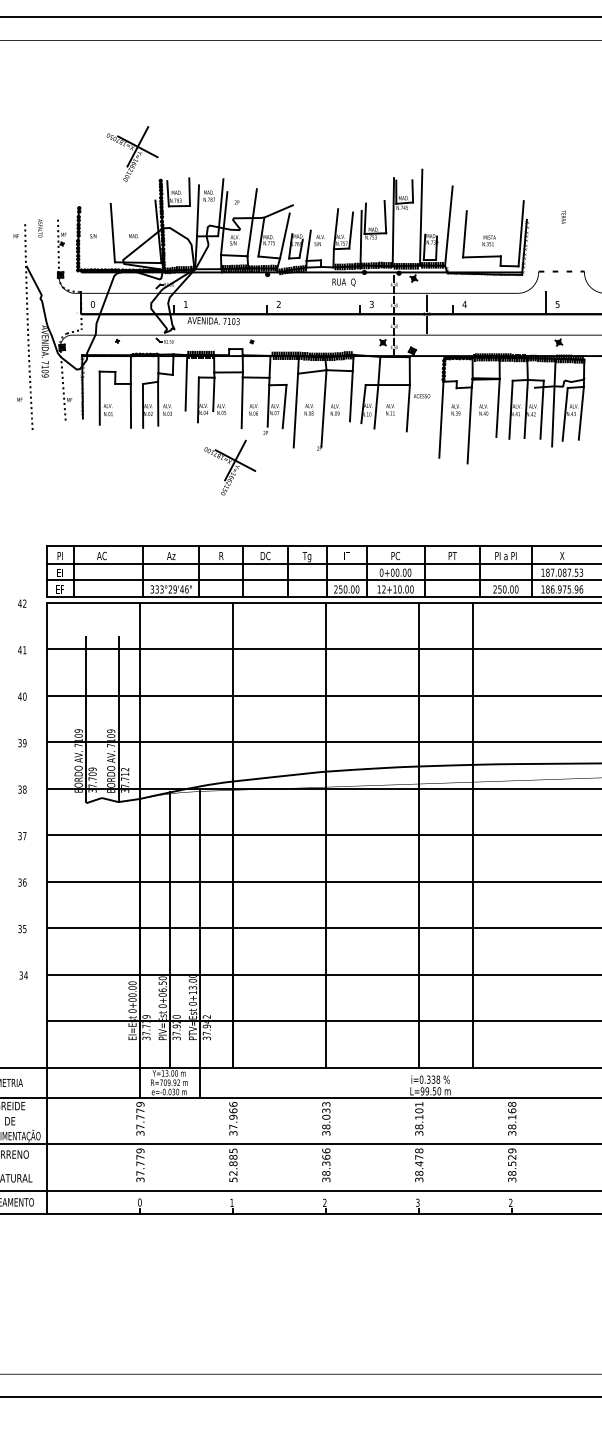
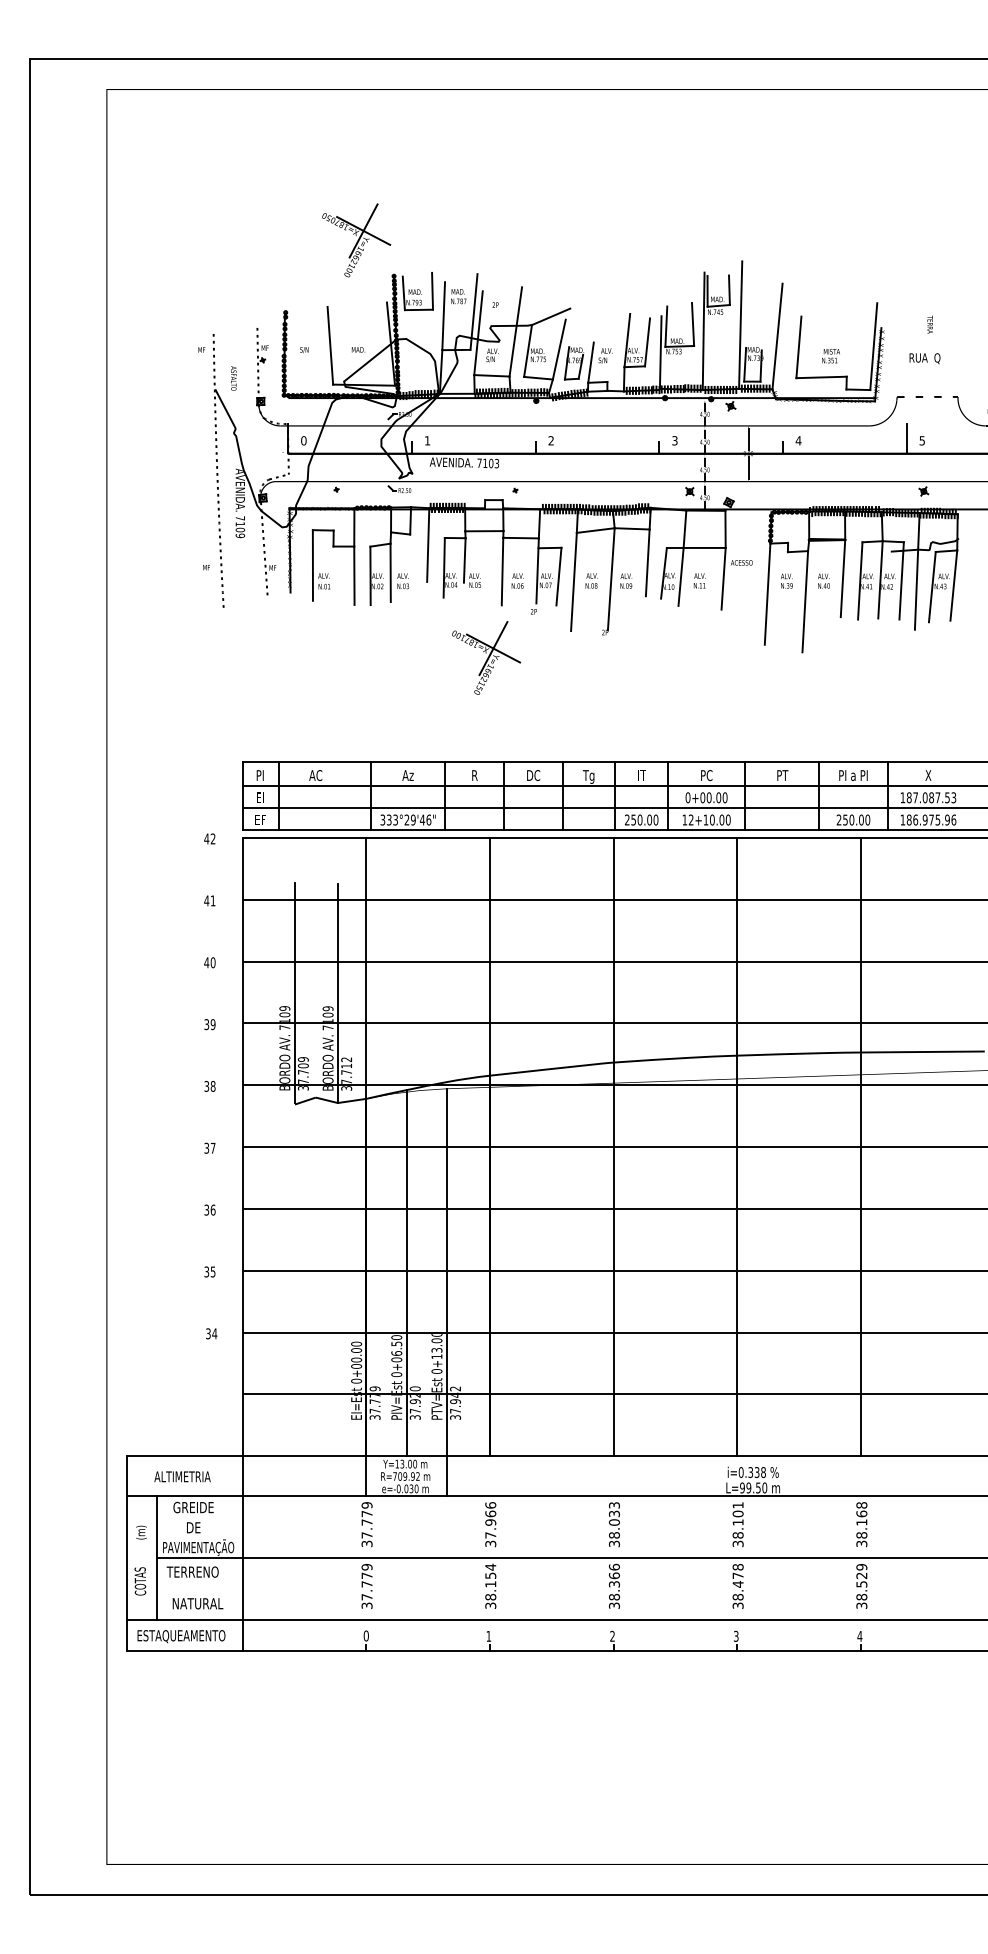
text: (40, 228) -> (233, 378), moved
text: (343, 282) -> (924, 358), moved
line: (472, 834) -> (861, 1146), moved
text: (233, 1164) -> (490, 1585), 52.885 -> 38.154
text: (510, 1202) -> (859, 1635), 2 -> 4

